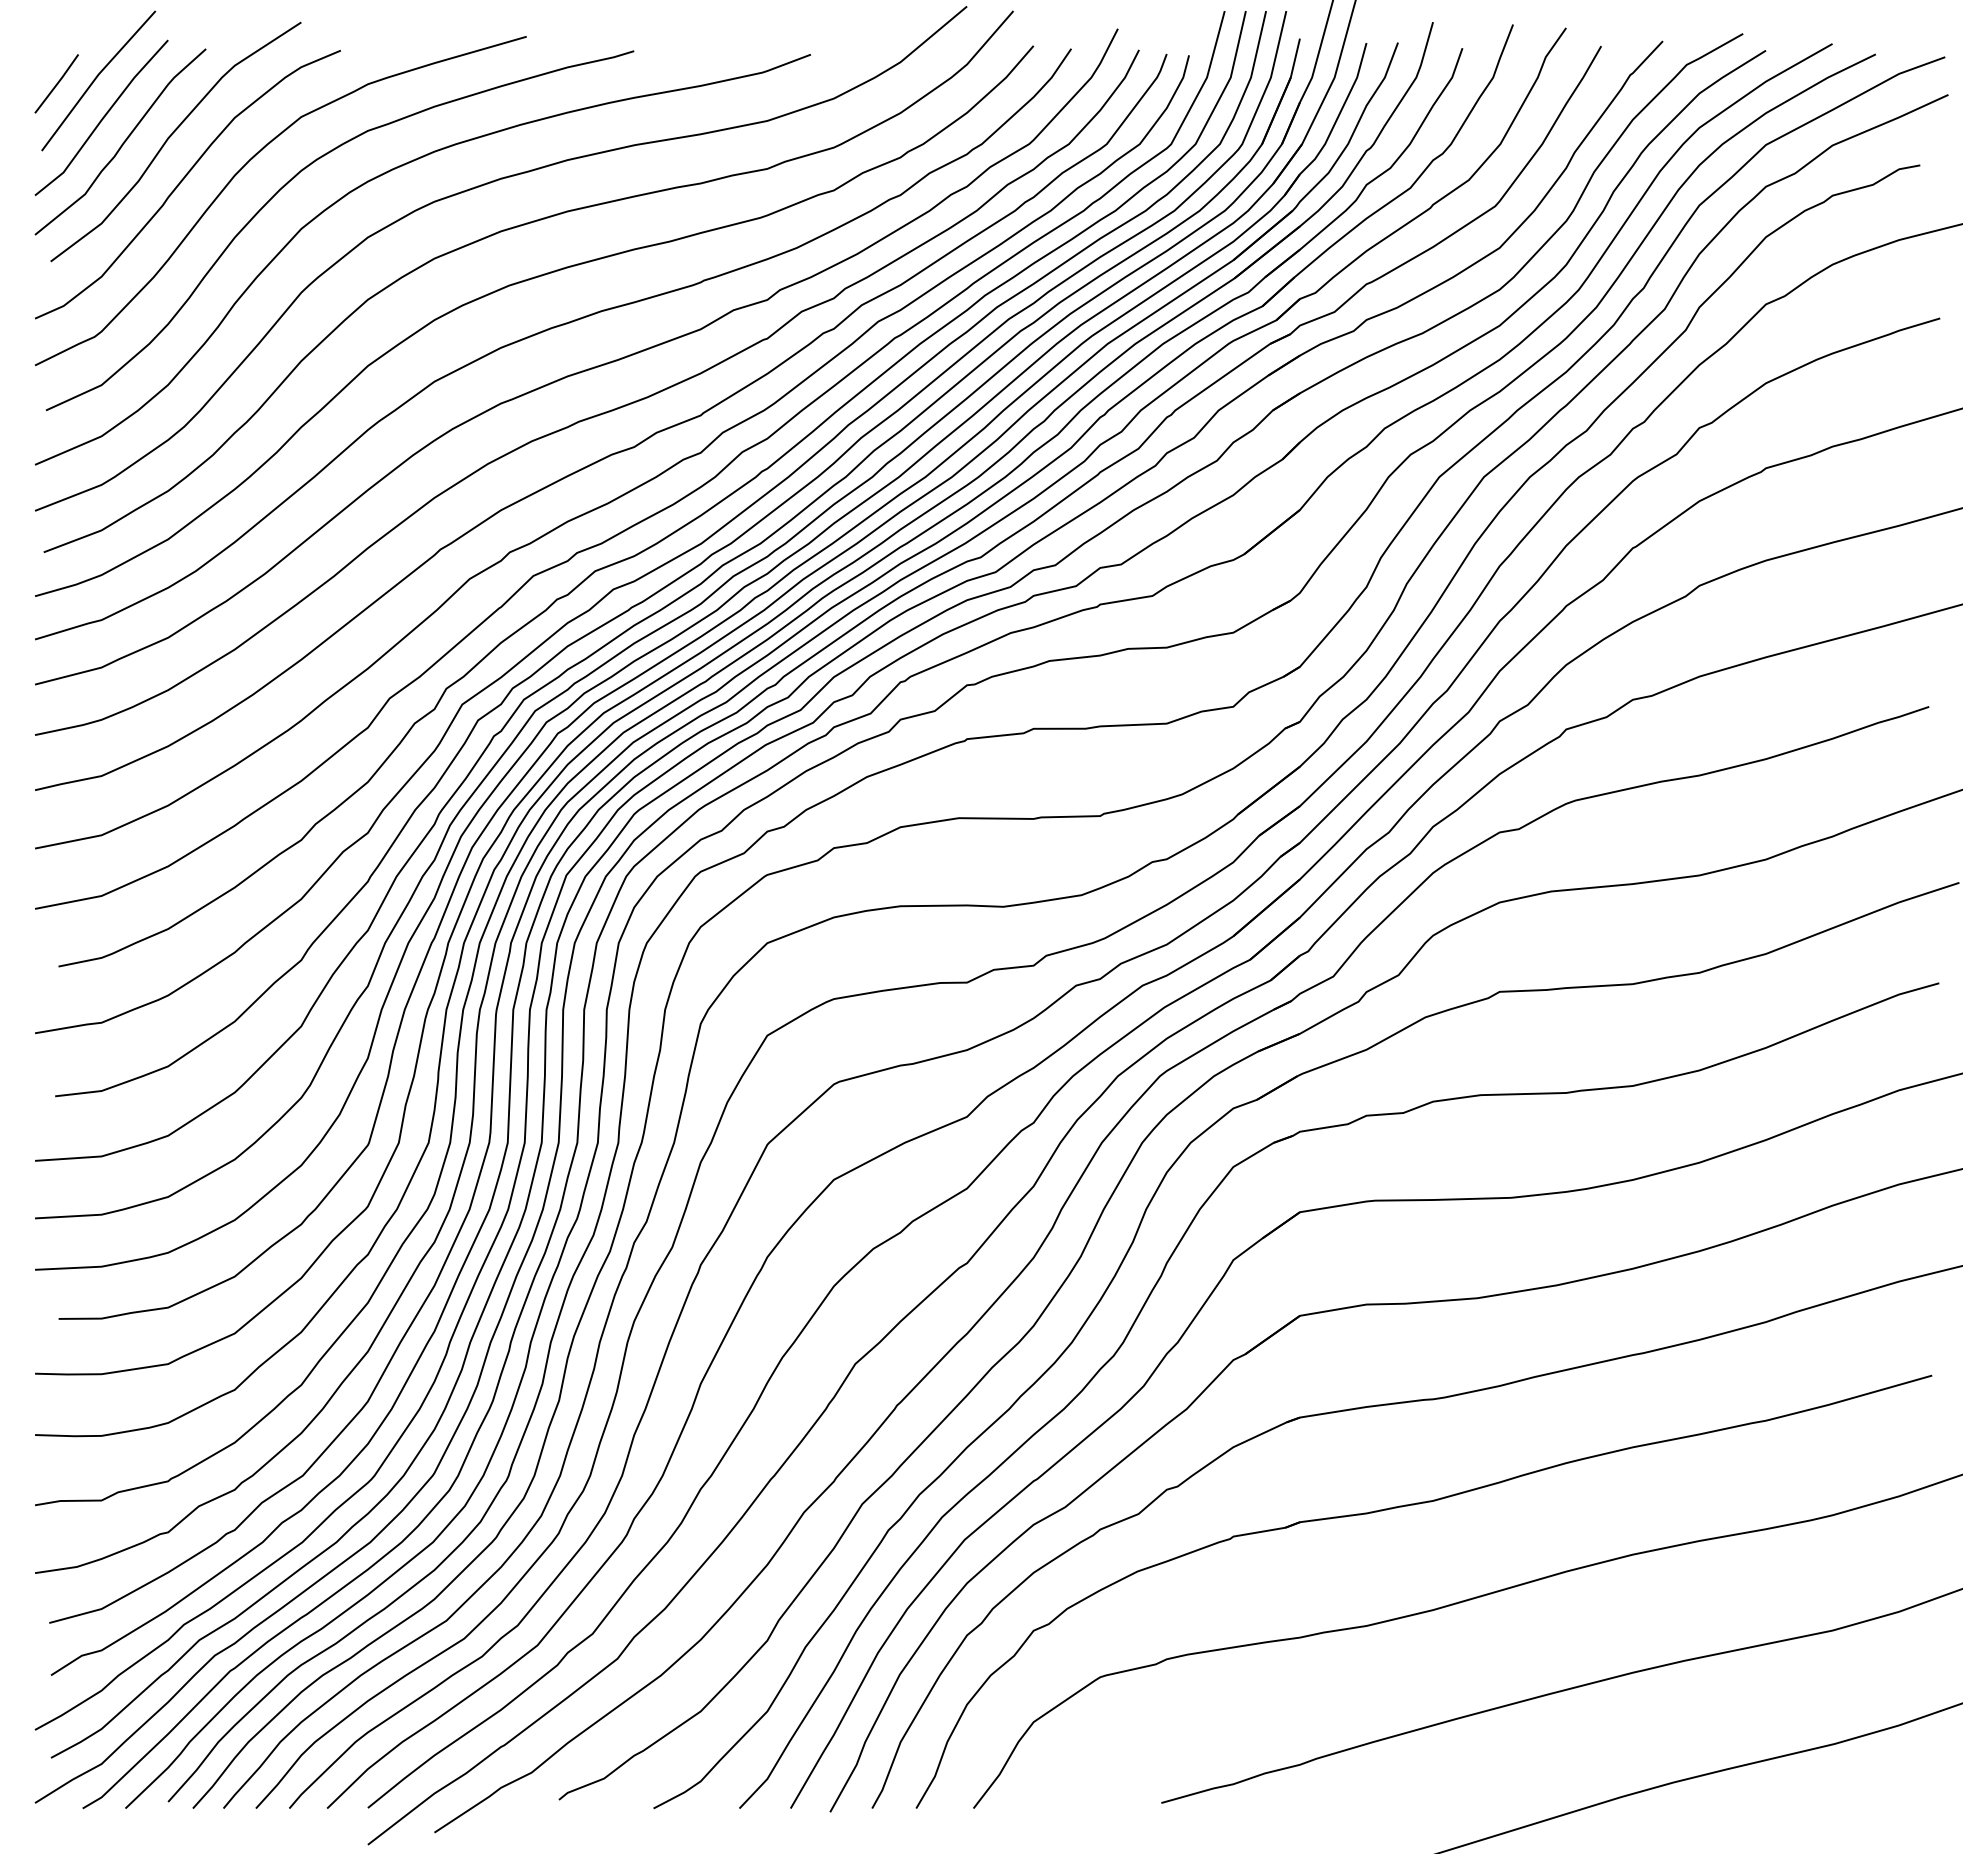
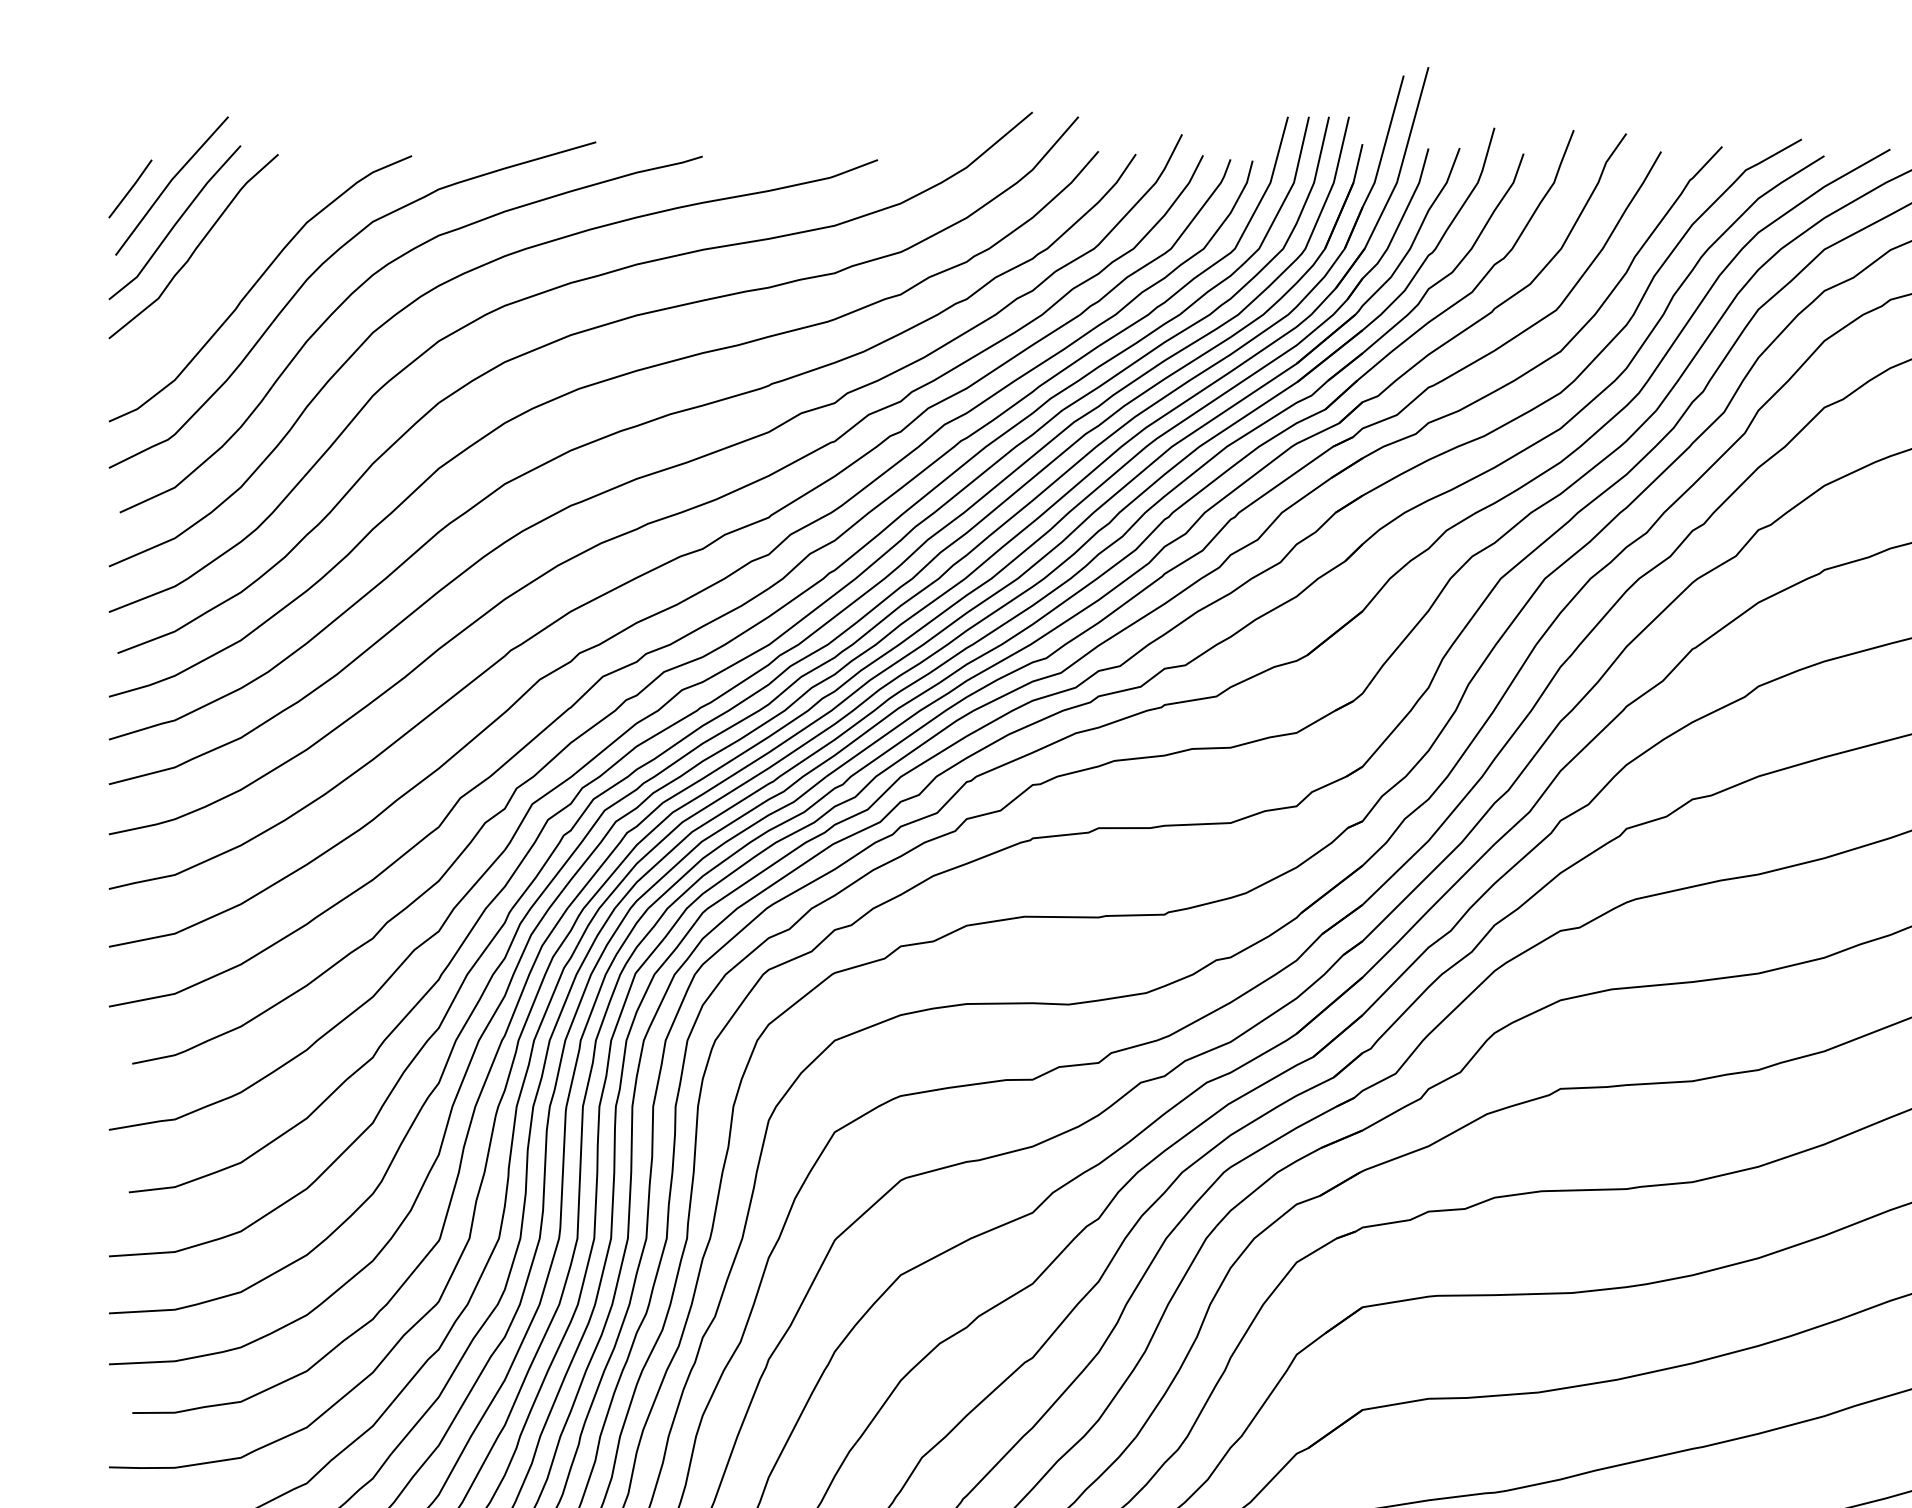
curve: (171, 136) -> (244, 241), removed

